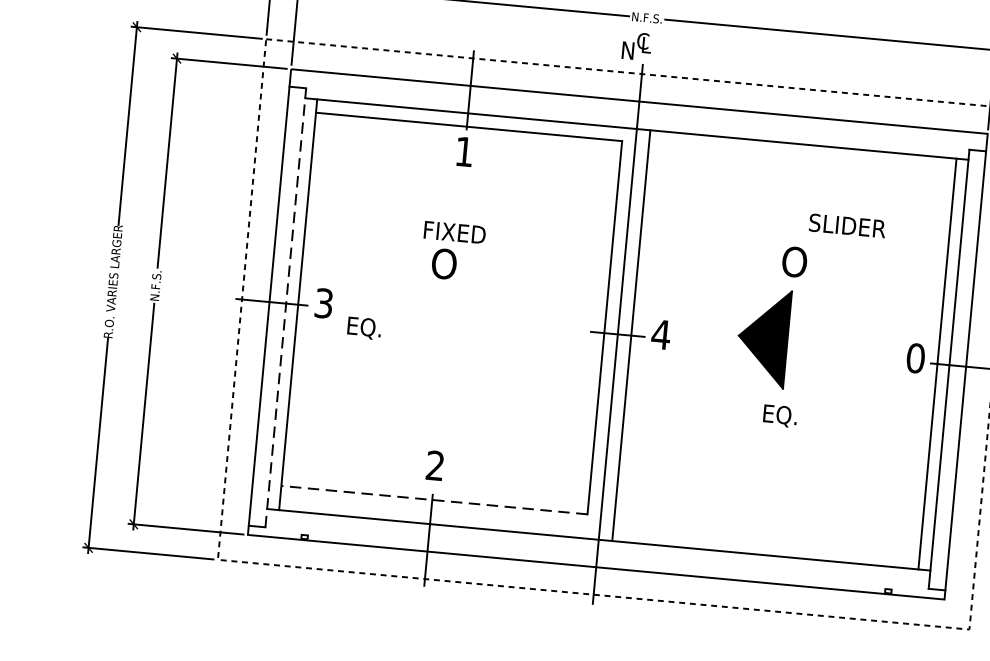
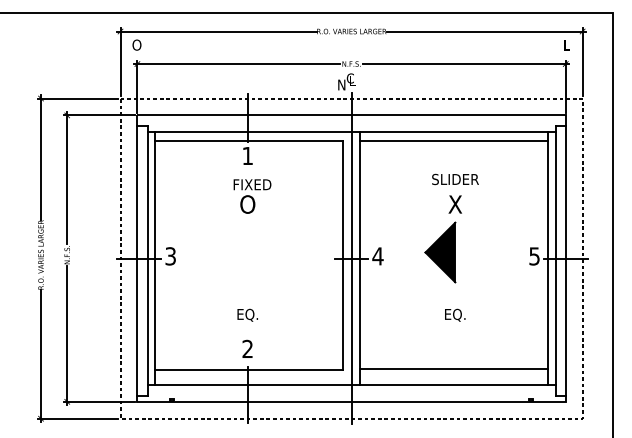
line: (801, 157) -> (453, 140), added
text: (847, 225) -> (455, 179), moved
text: (453, 251) -> (252, 196), moved
text: (793, 261) -> (454, 204), O -> X
line: (285, 308) -> (147, 261), dashed -> solid
text: (364, 327) -> (247, 314), moved
text: (915, 358) -> (534, 256), 0 -> 5
text: (780, 414) -> (455, 314), moved
line: (433, 500) -> (248, 370), dashed -> solid
line: (766, 530) -> (453, 369), added

